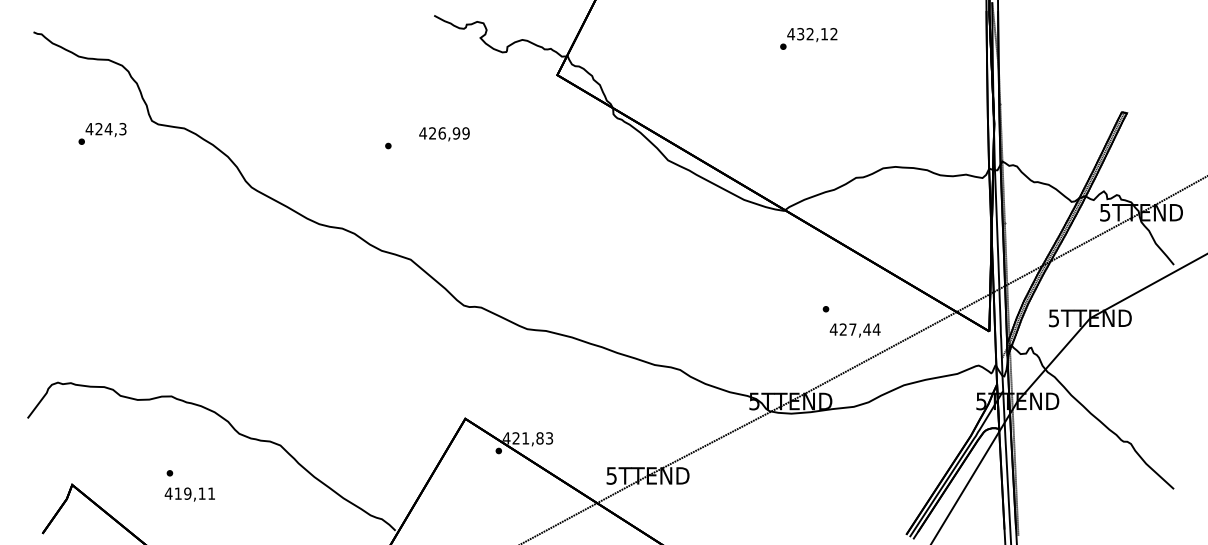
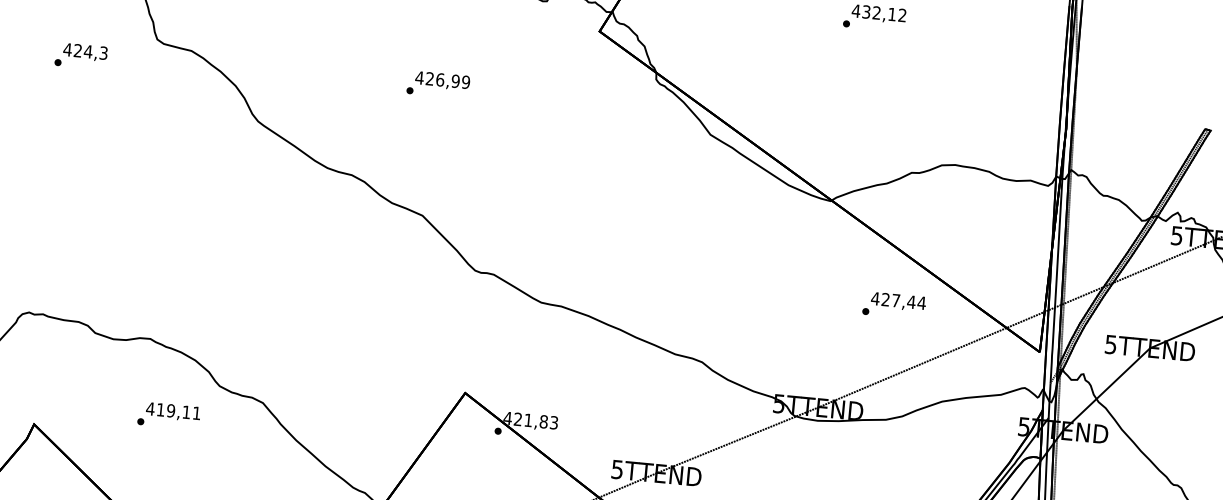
text: (102, 133) -> (81, 55), moved
text: (444, 134) -> (442, 81), moved
text: (854, 330) -> (897, 301), moved
text: (189, 494) -> (172, 411), moved

